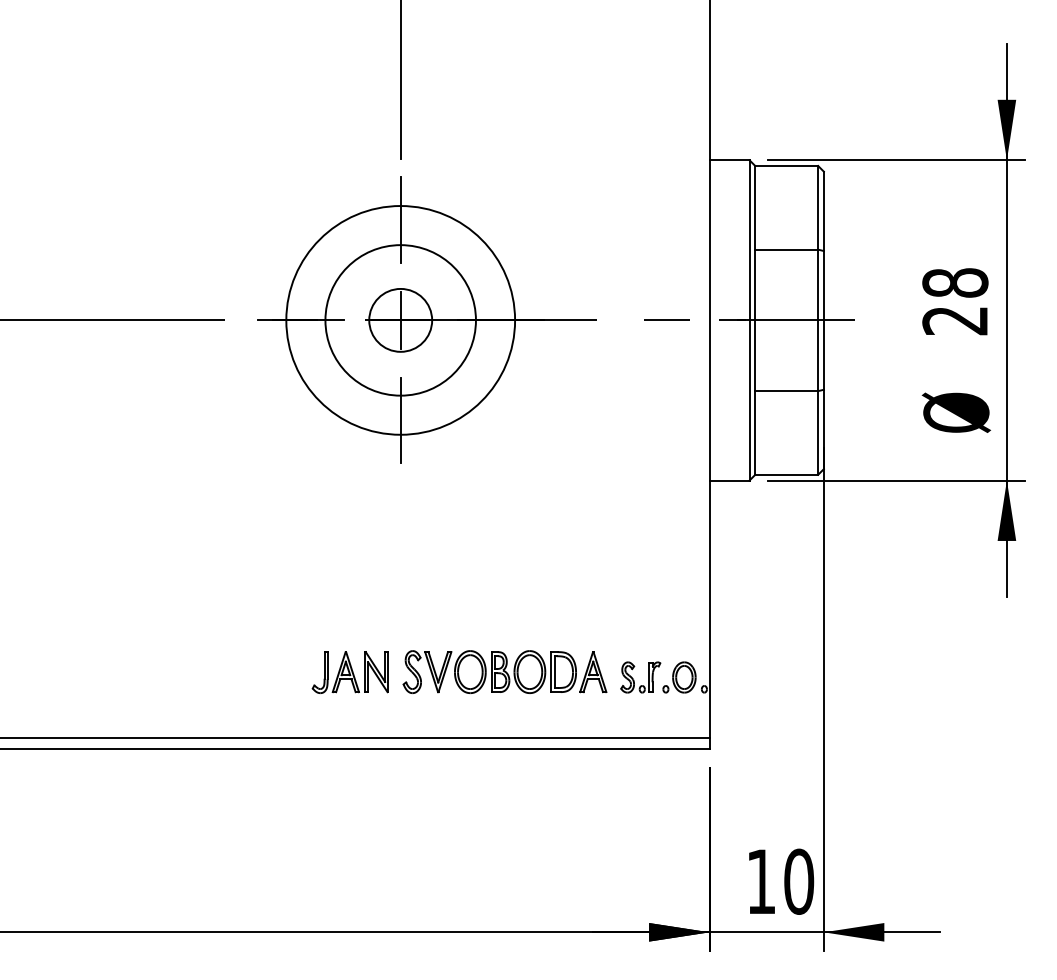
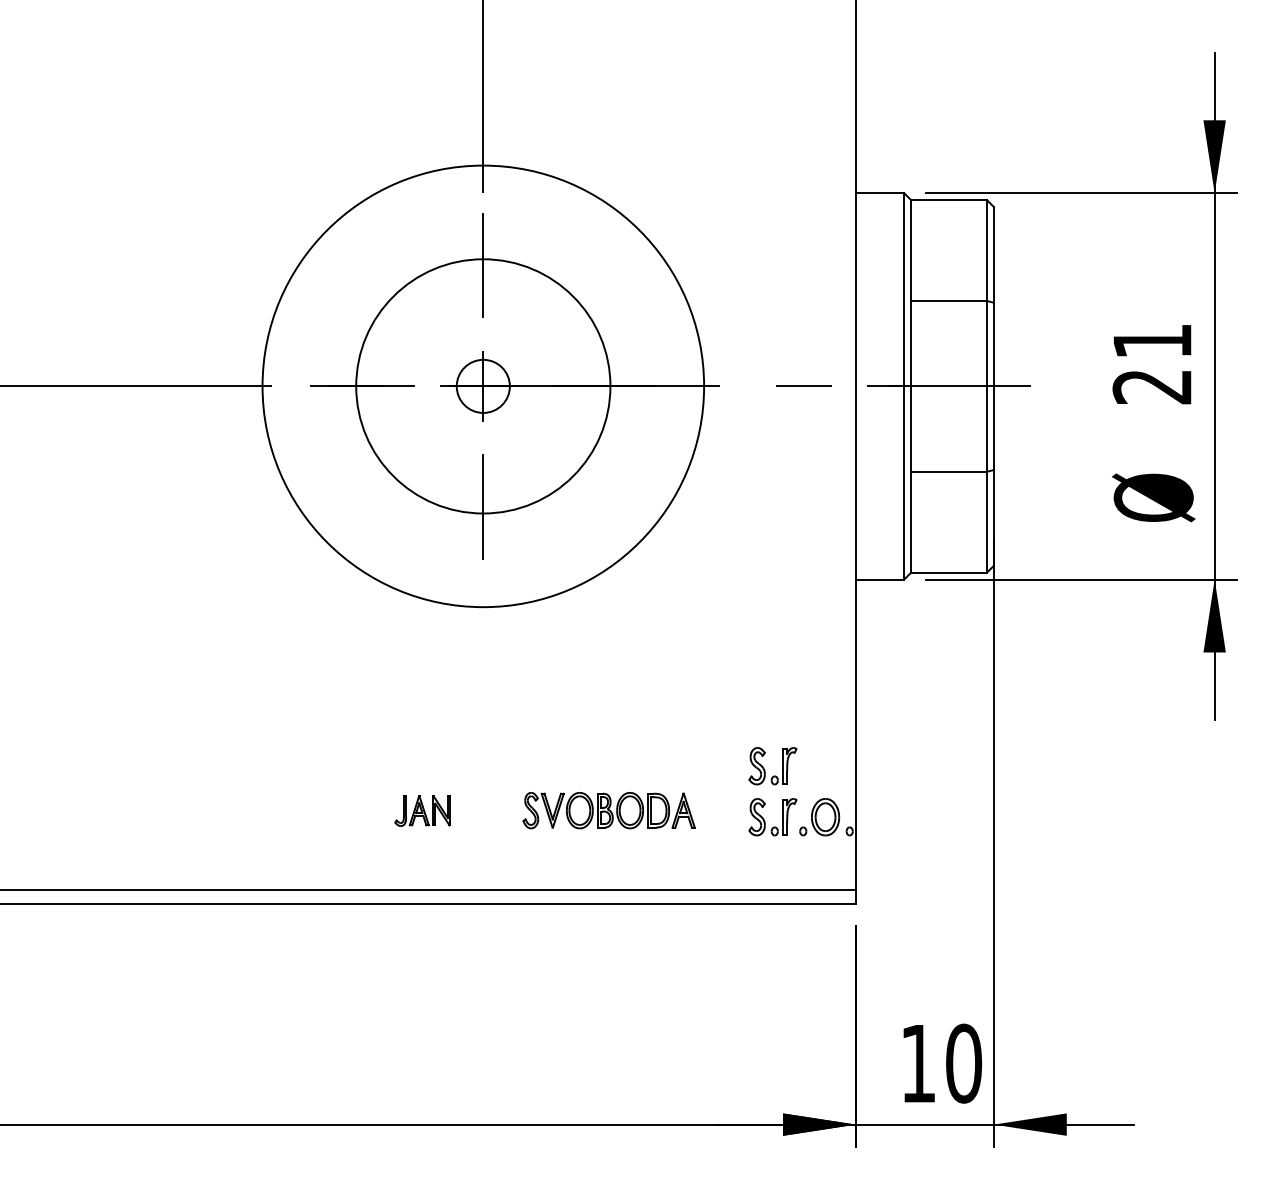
text: (955, 283) -> (1152, 341), 28 -> 21
circle: (400, 320) -> (483, 386), size x0.7
circle: (400, 320) -> (483, 386), size x1.4
circle: (400, 320) -> (483, 386), size x1.6
part: (634, 638) -> (765, 770), added
part: (350, 671) -> (422, 810), size x0.6
part: (504, 671) -> (608, 810), size x0.7

